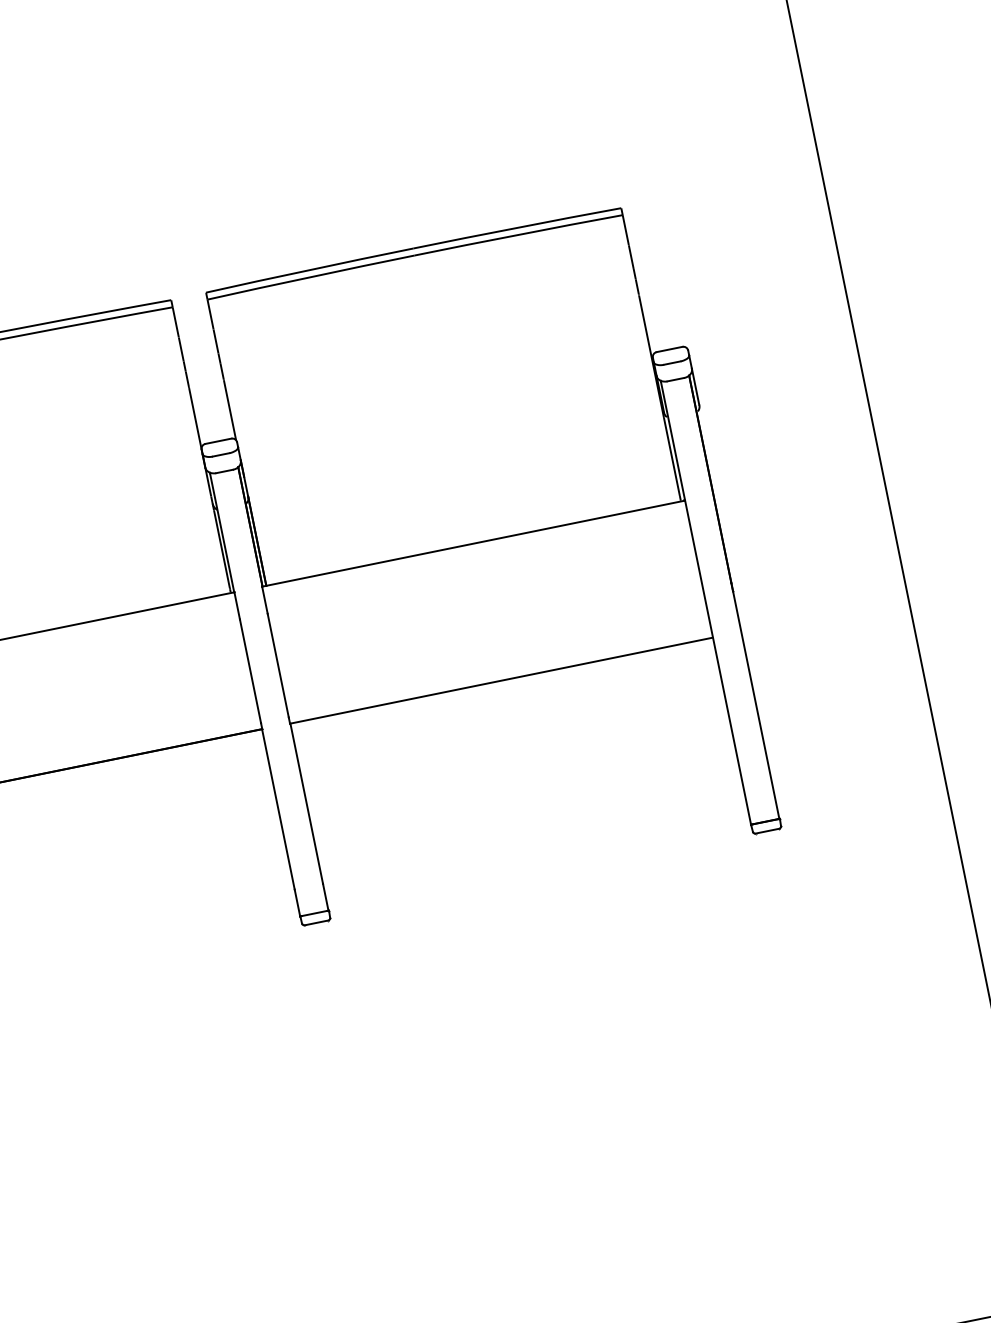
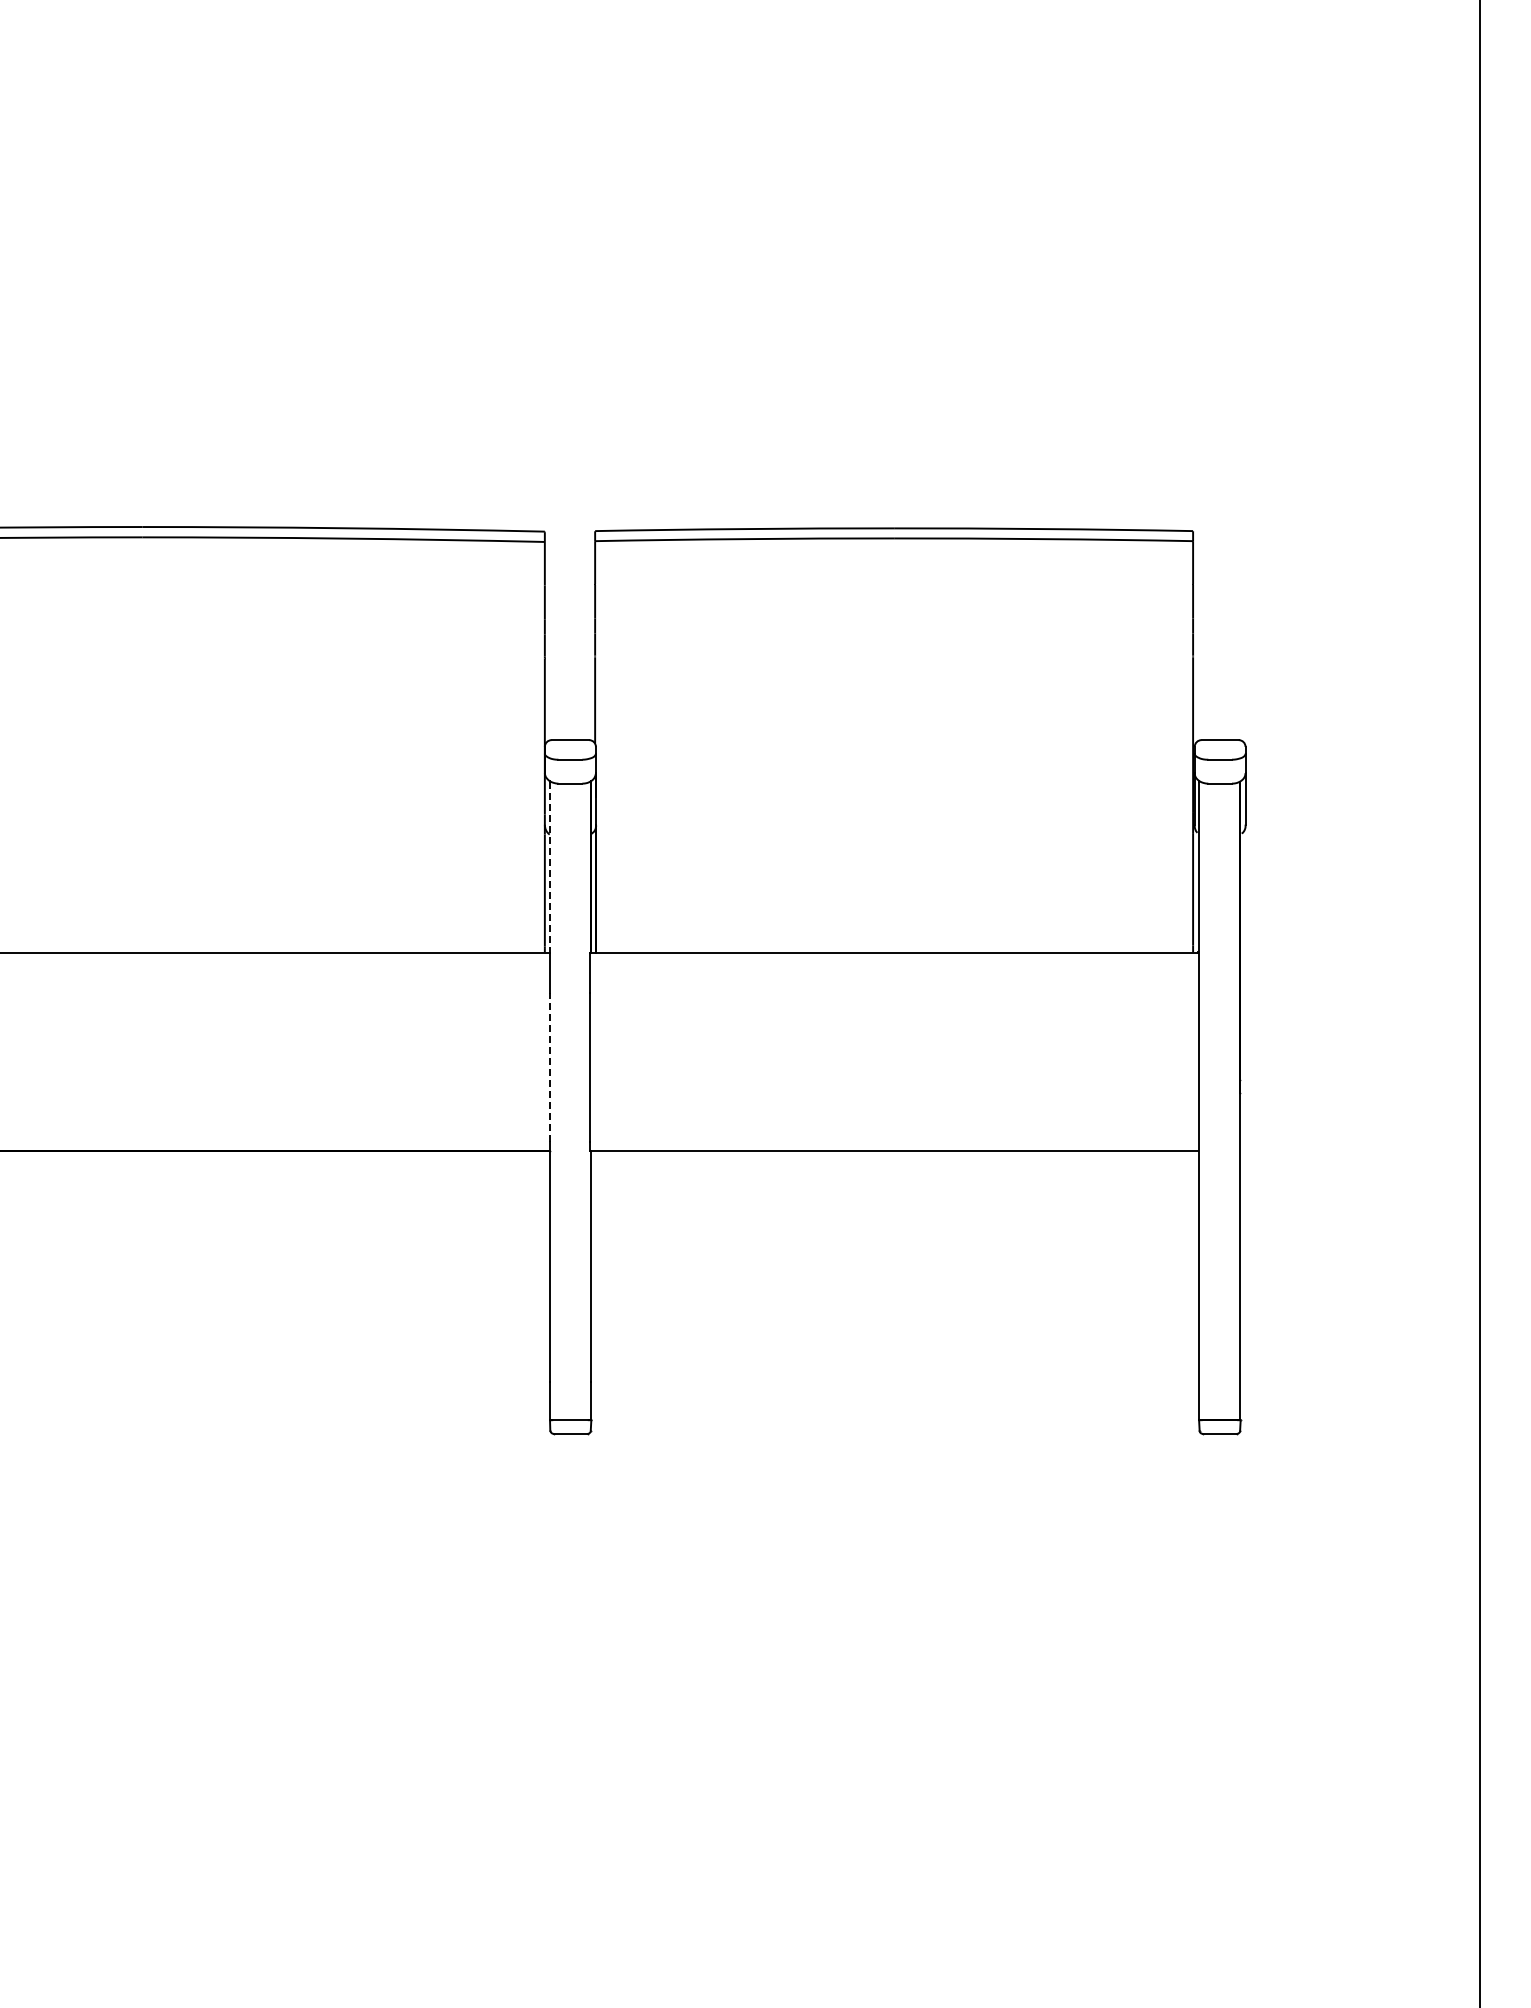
line: (222, 533) -> (549, 868), solid -> dashed
line: (250, 671) -> (550, 1067), solid -> dashed

